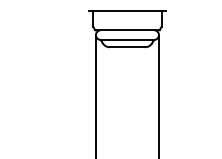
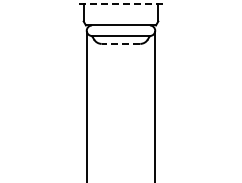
line: (127, 10) -> (121, 4), solid -> dashed
line: (126, 46) -> (120, 43), solid -> dashed

